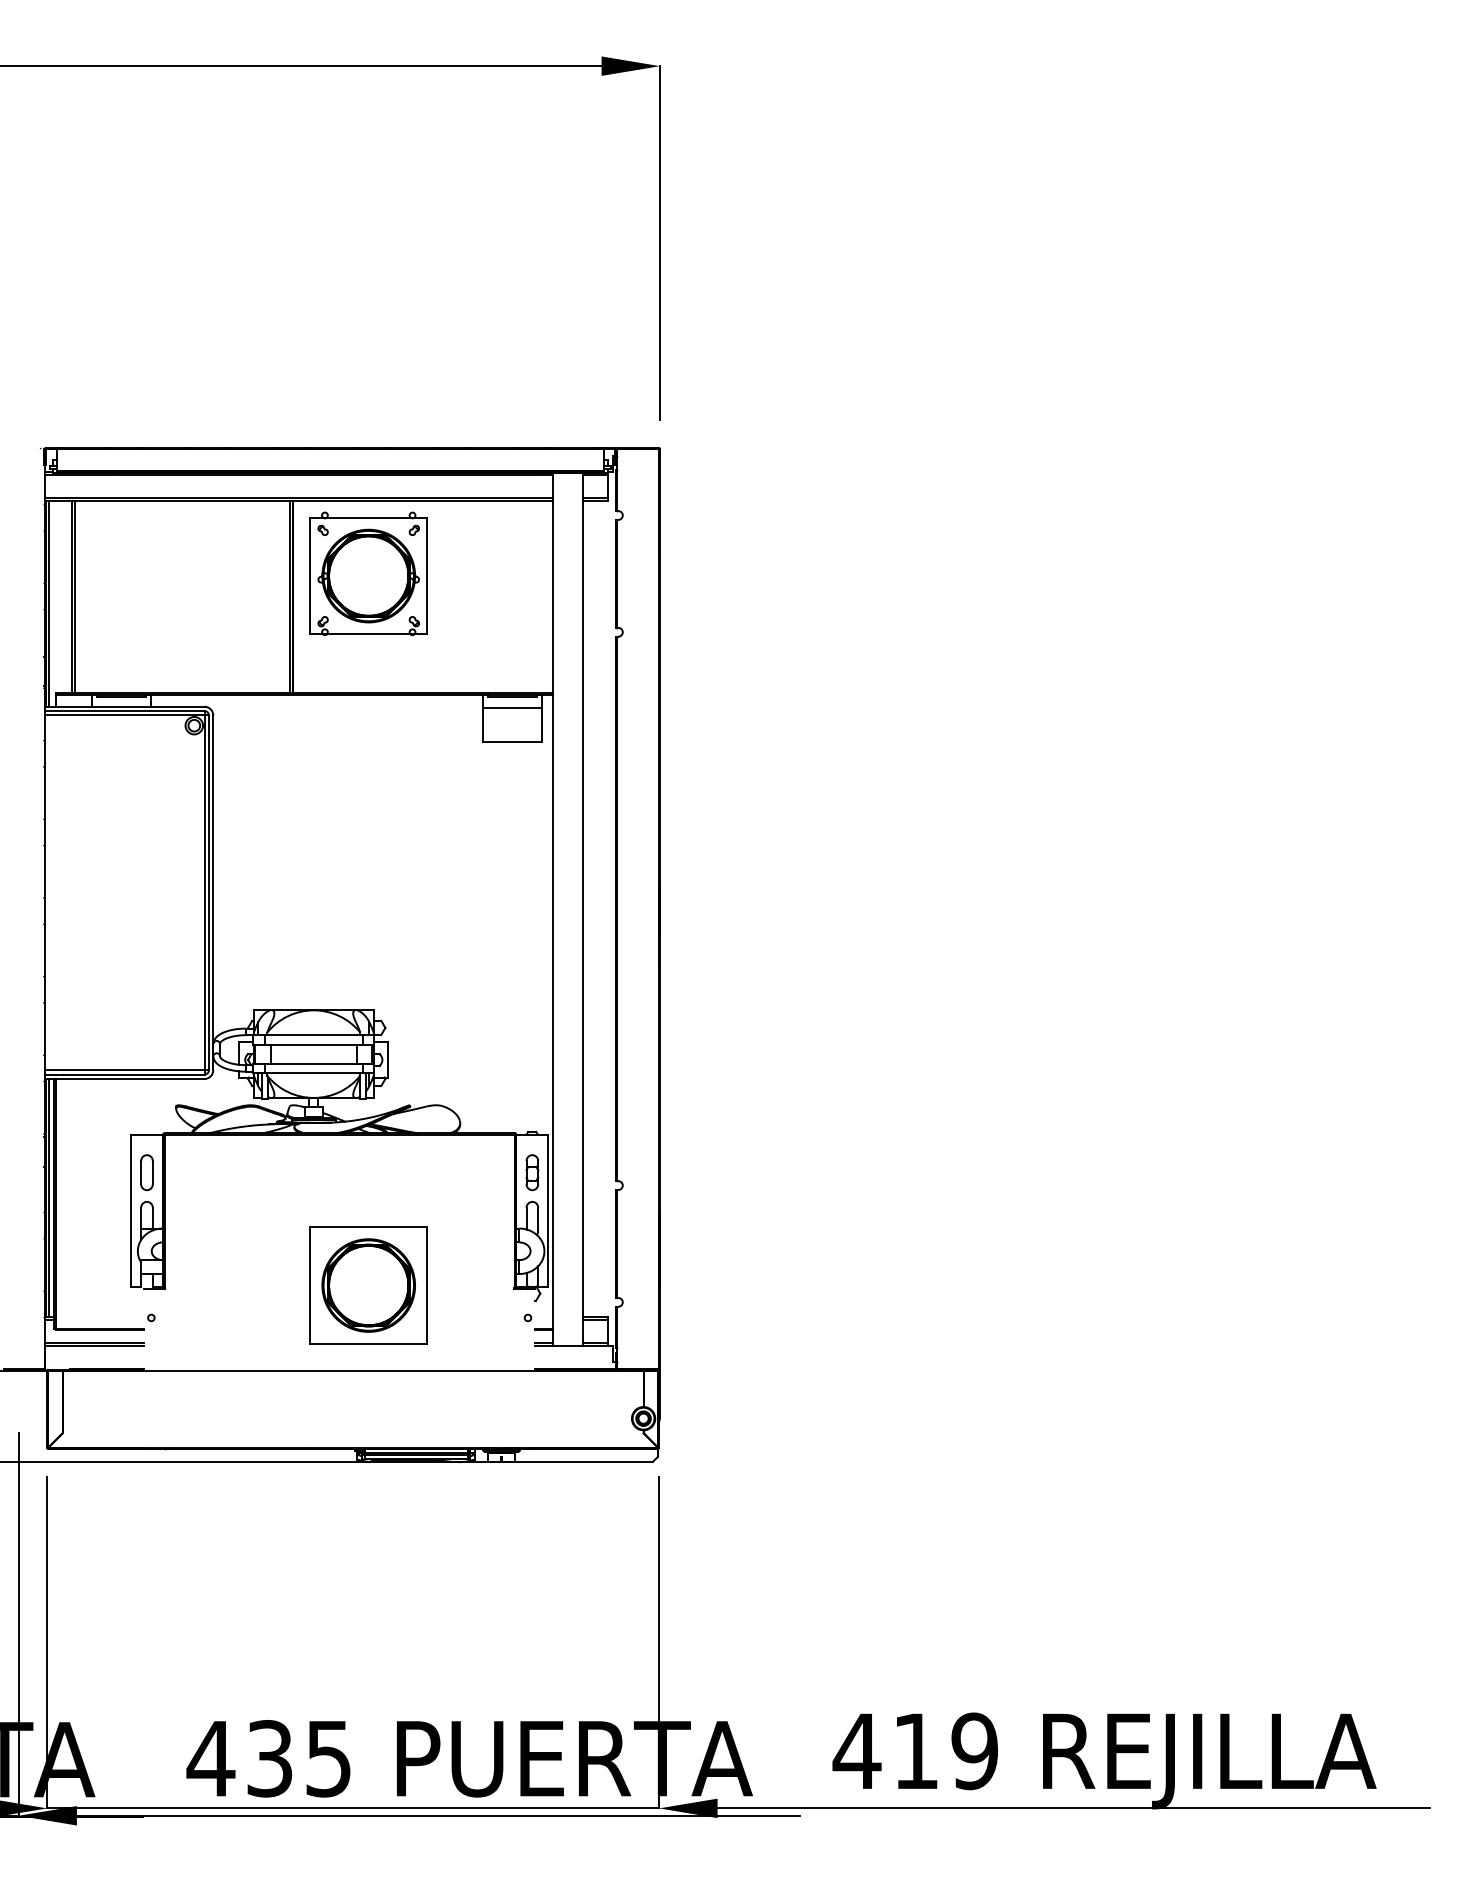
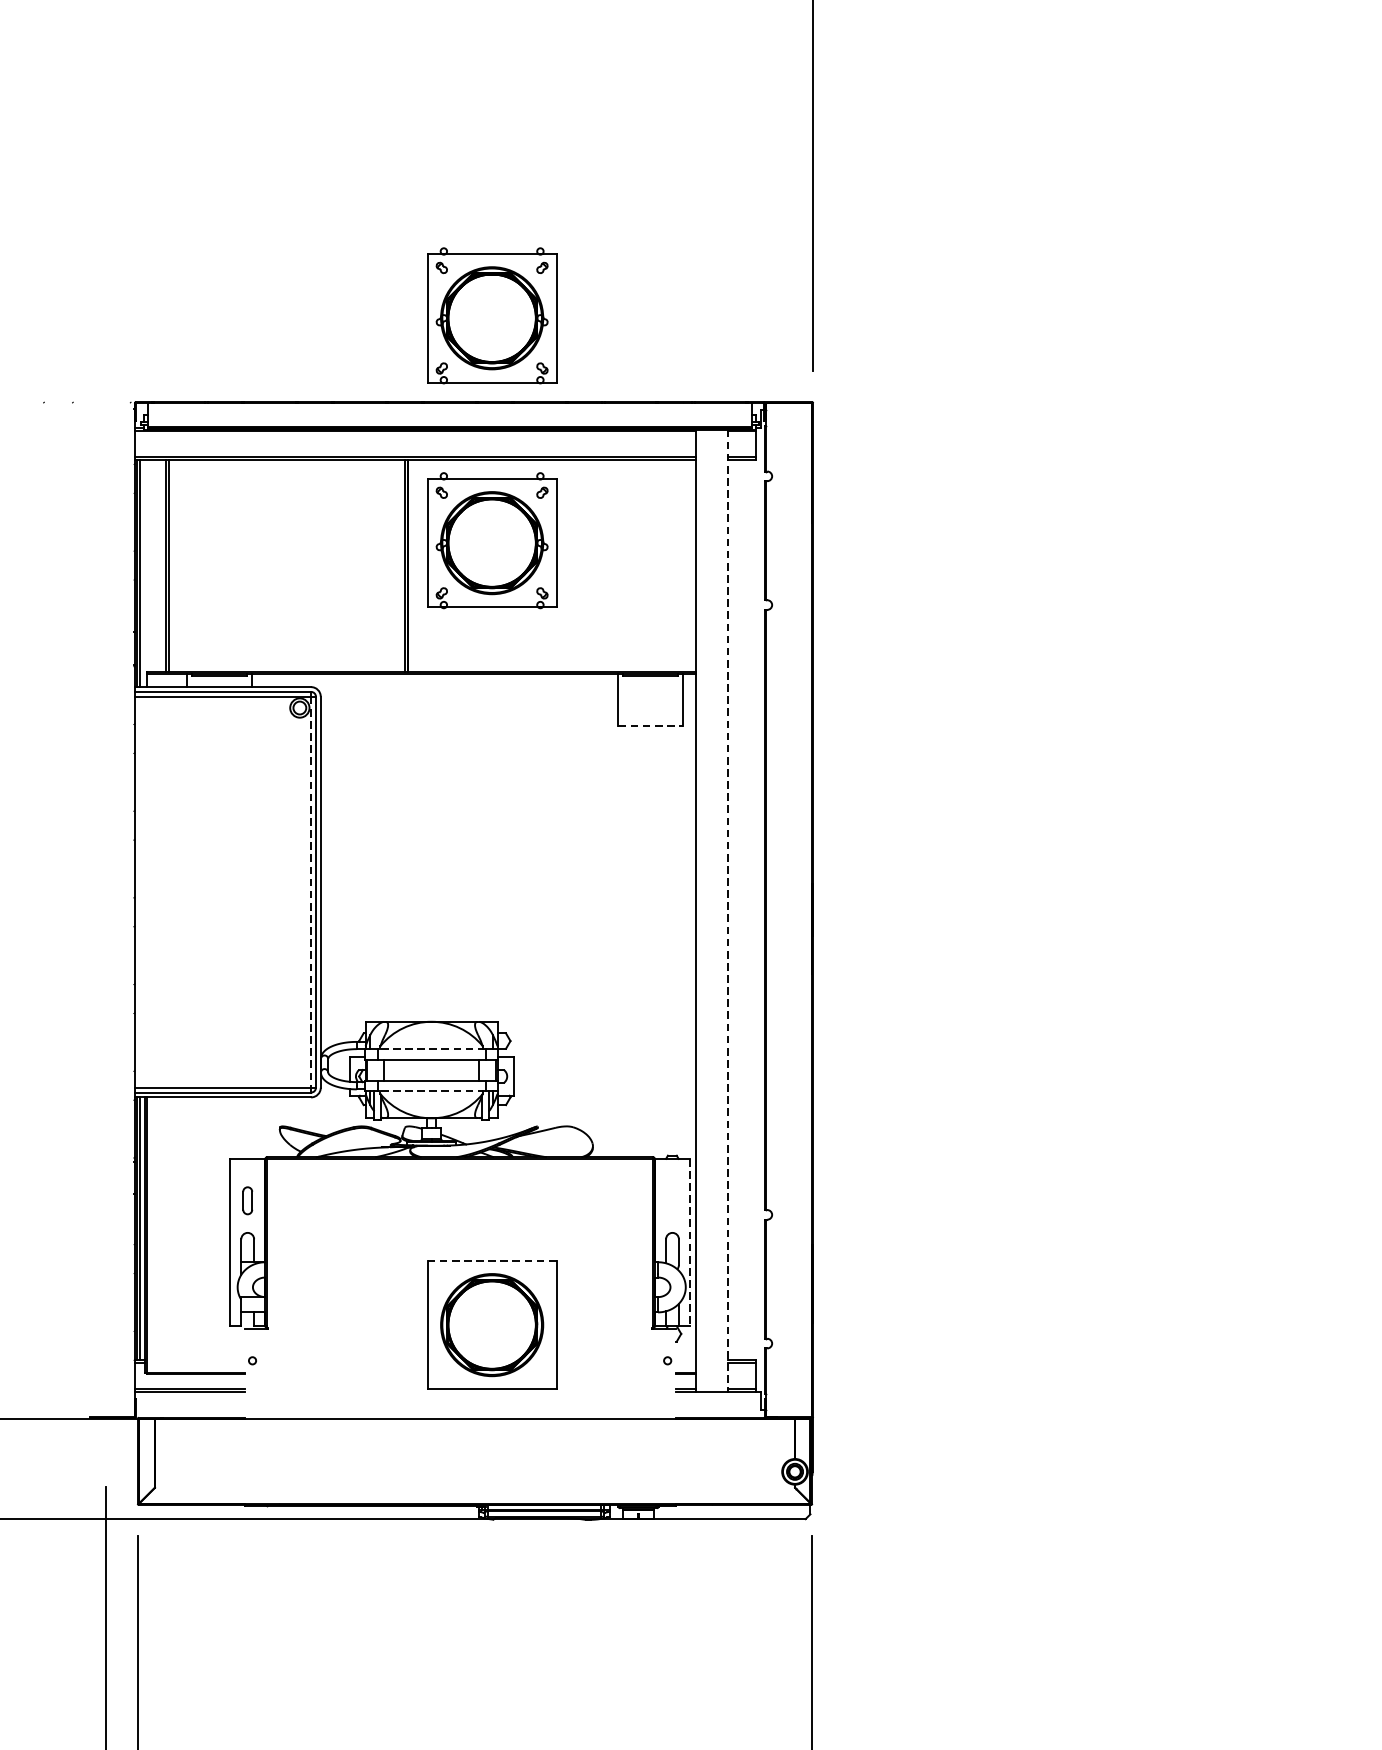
part: (368, 369) -> (491, 315), added
line: (512, 708) -> (650, 689), removed
line: (513, 741) -> (651, 725), solid -> dashed
line: (204, 893) -> (311, 892), solid -> dashed
line: (582, 909) -> (727, 910), solid -> dashed
line: (313, 1035) -> (431, 1049), solid -> dashed
line: (313, 1073) -> (431, 1091), solid -> dashed
part: (146, 1172) -> (247, 1200), size x0.7
part: (532, 1172) -> (672, 1200), removed
line: (548, 1210) -> (690, 1242), solid -> dashed
line: (368, 1227) -> (491, 1261), solid -> dashed

